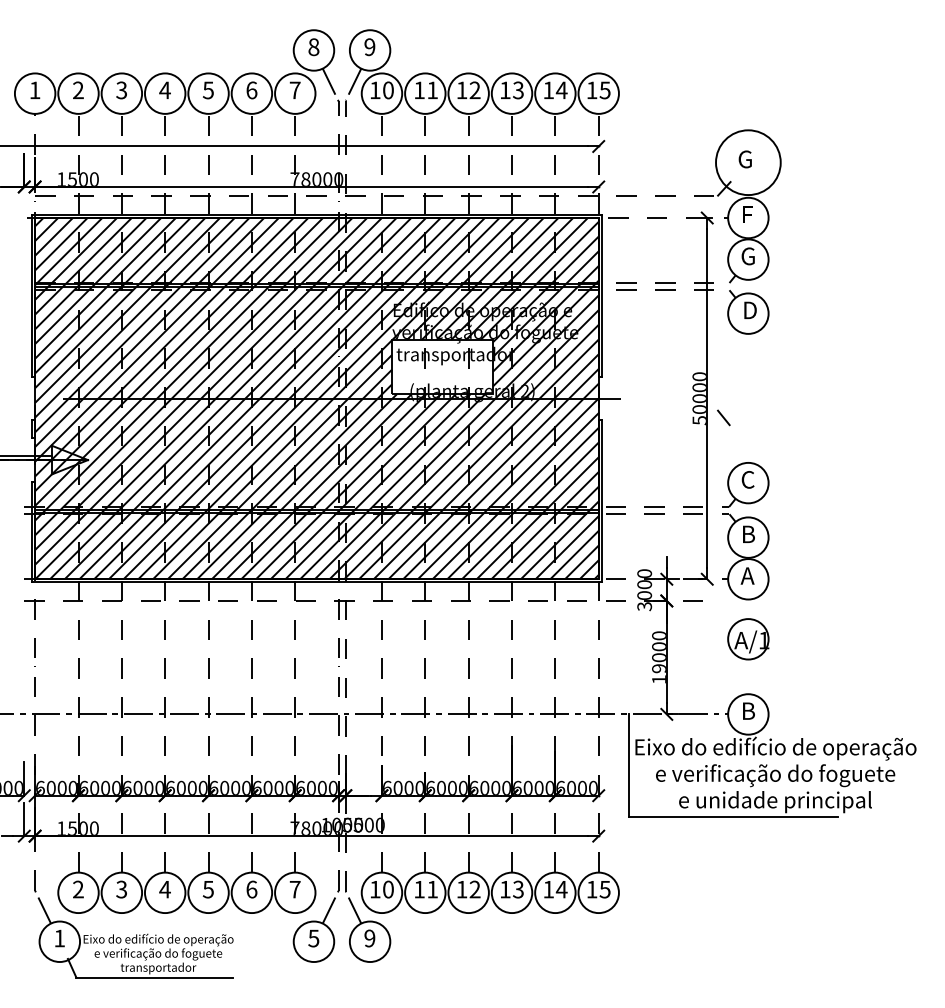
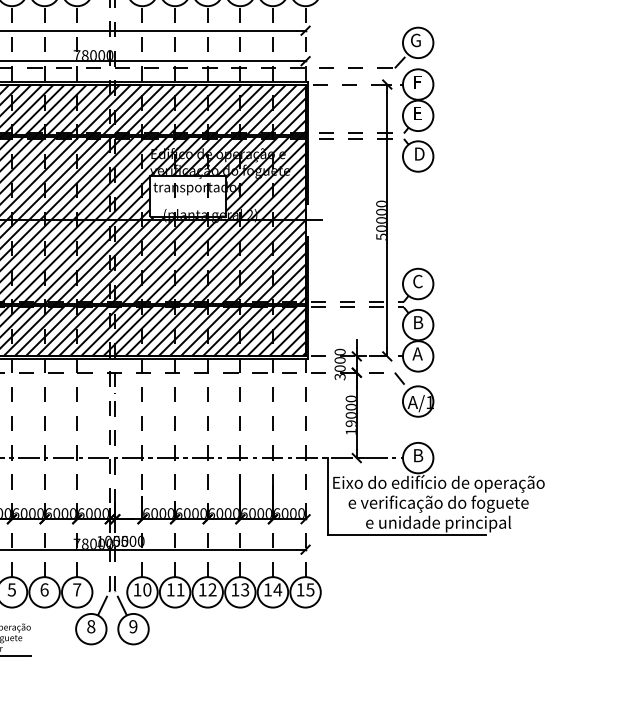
circle: (748, 162) -> (418, 42), size x0.62
text: (747, 256) -> (417, 113), G -> E
line: (723, 417) -> (399, 378), moved
text: (313, 938) -> (90, 626), 5 -> 8

